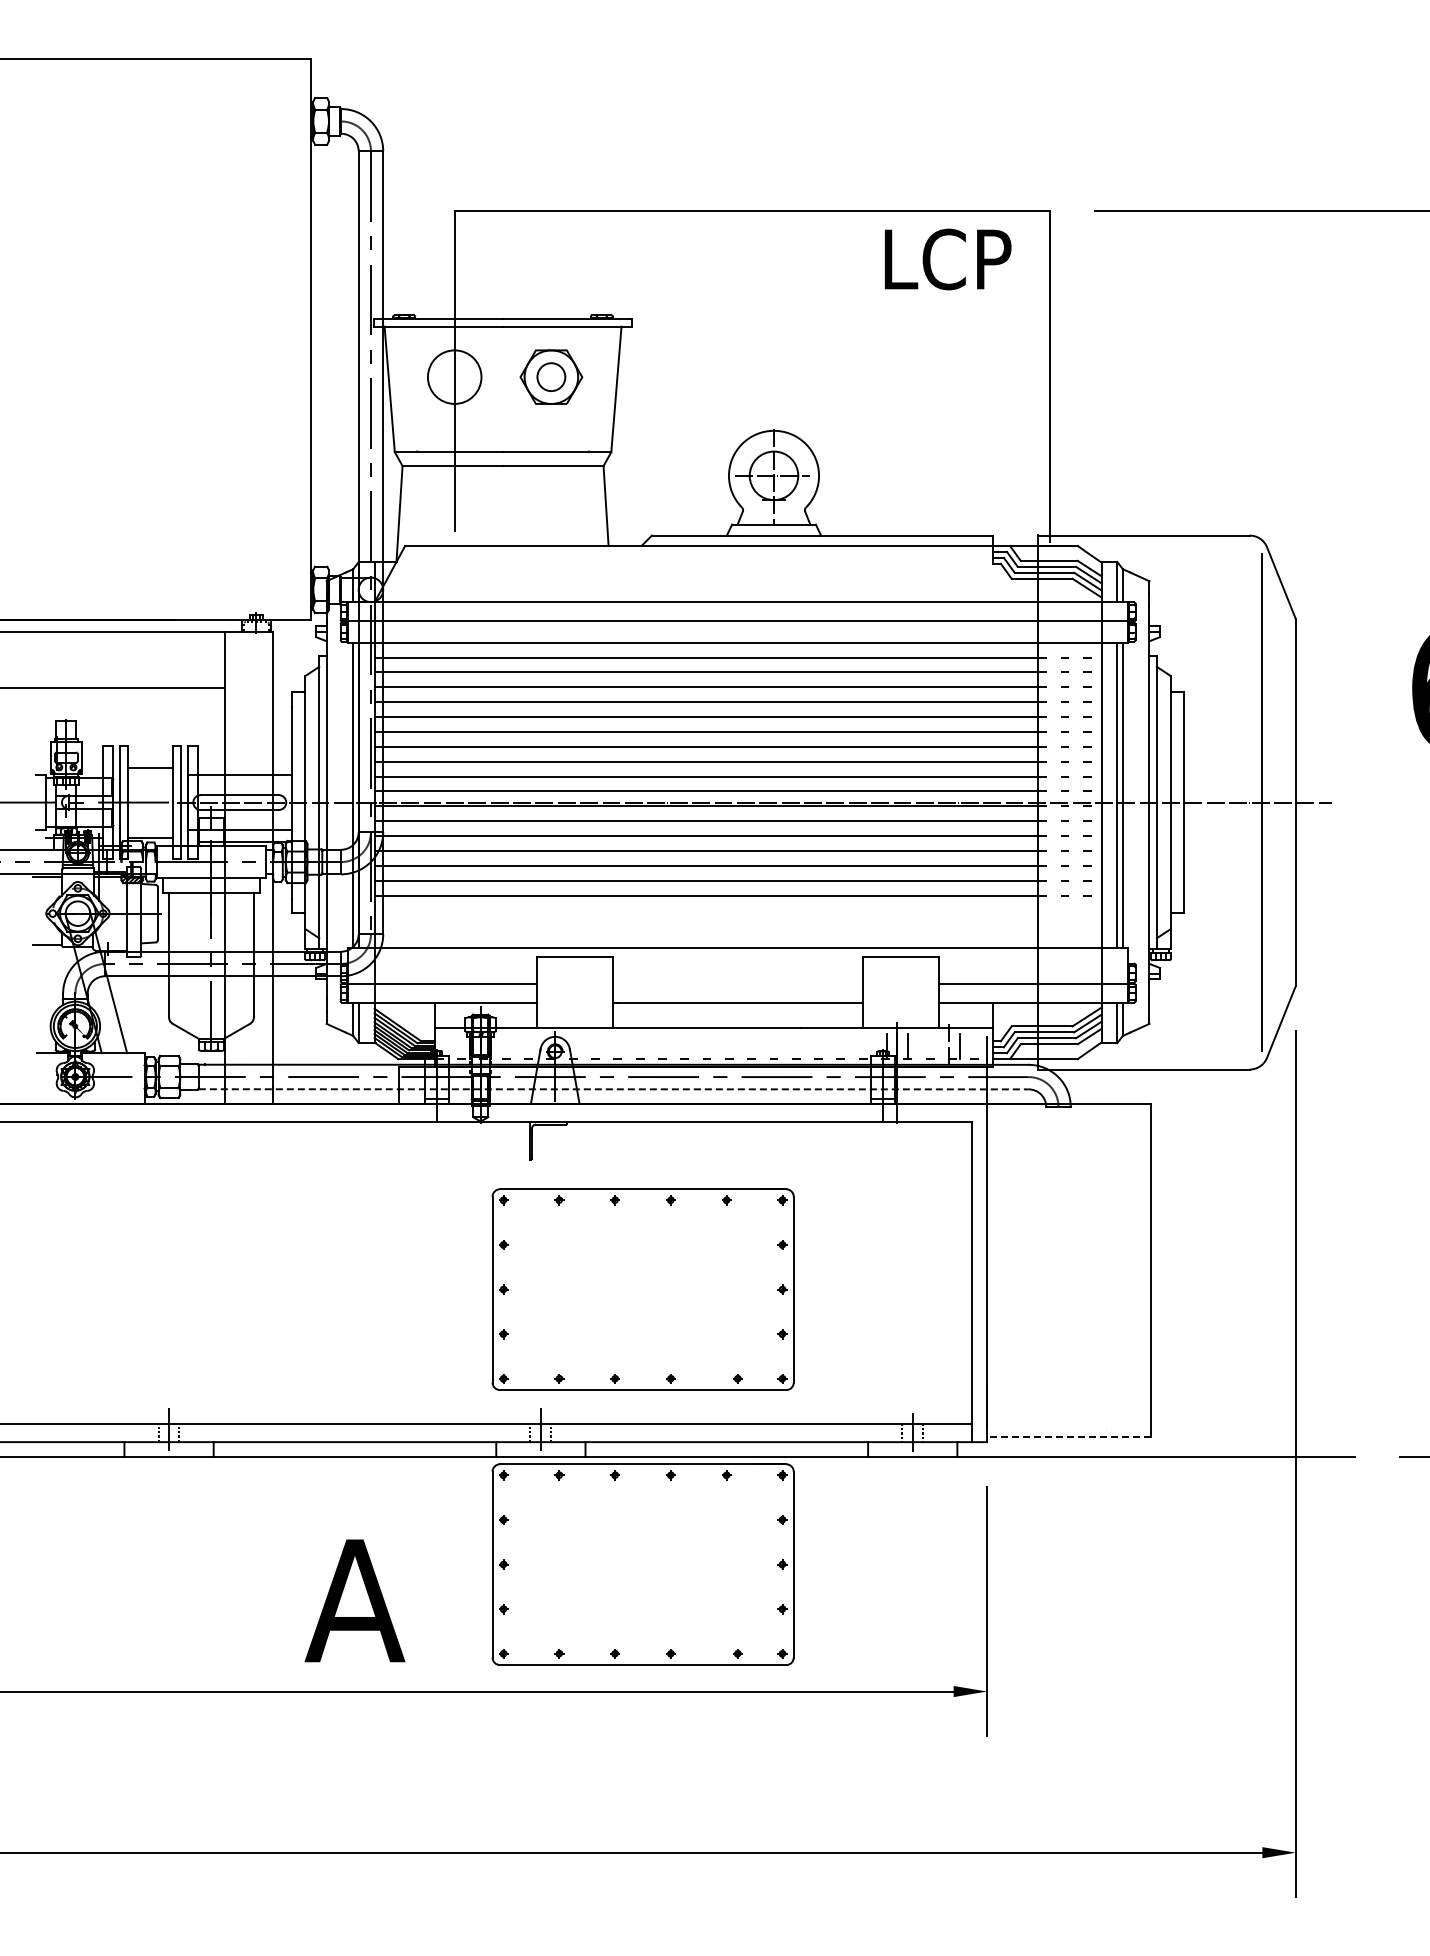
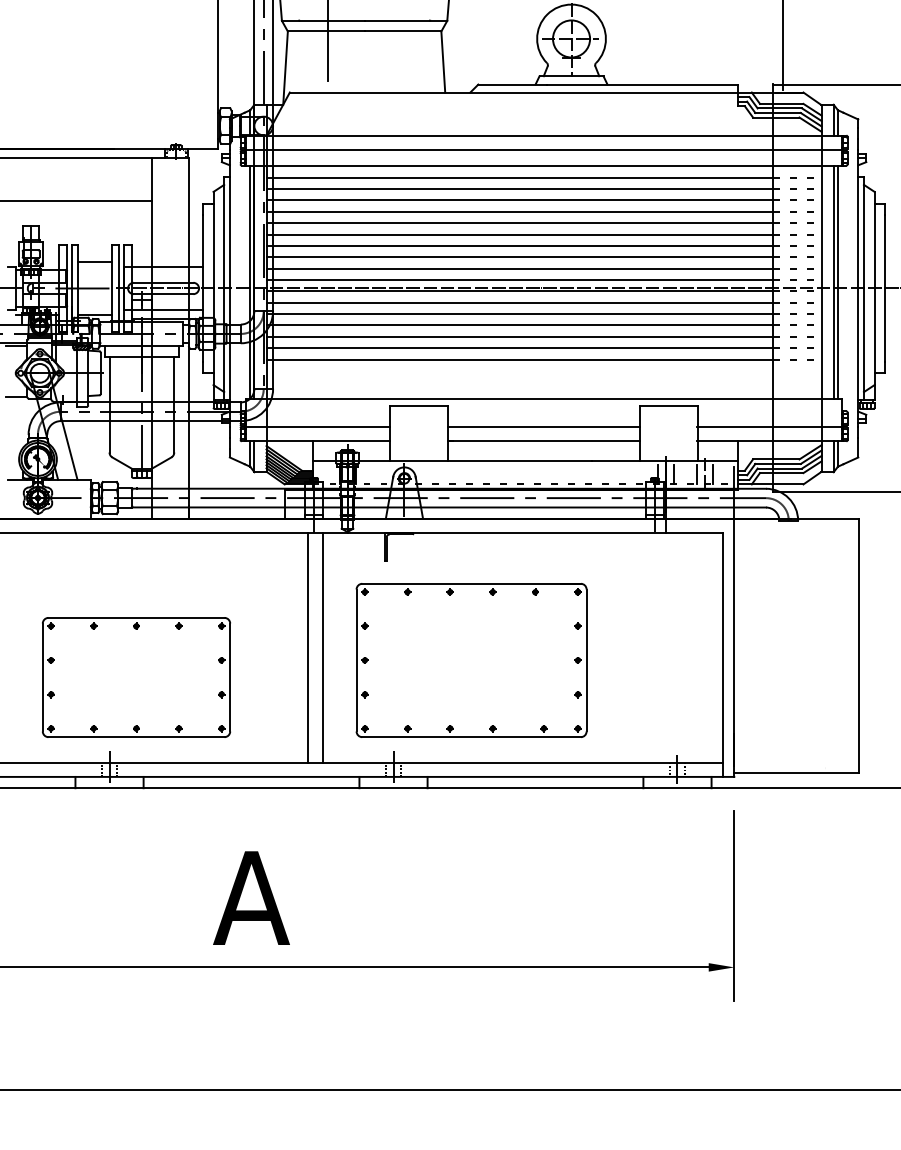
line: (737, 983) -> (543, 426), added
line: (938, 1046) -> (697, 474), added
line: (613, 1089) -> (448, 507), dashed -> solid
line: (429, 1272) -> (308, 647), added
line: (447, 1272) -> (322, 647), added
part: (203, 1311) -> (135, 677), added
line: (1068, 1436) -> (796, 772), dashed -> solid
part: (642, 1564) -> (471, 870), removed

